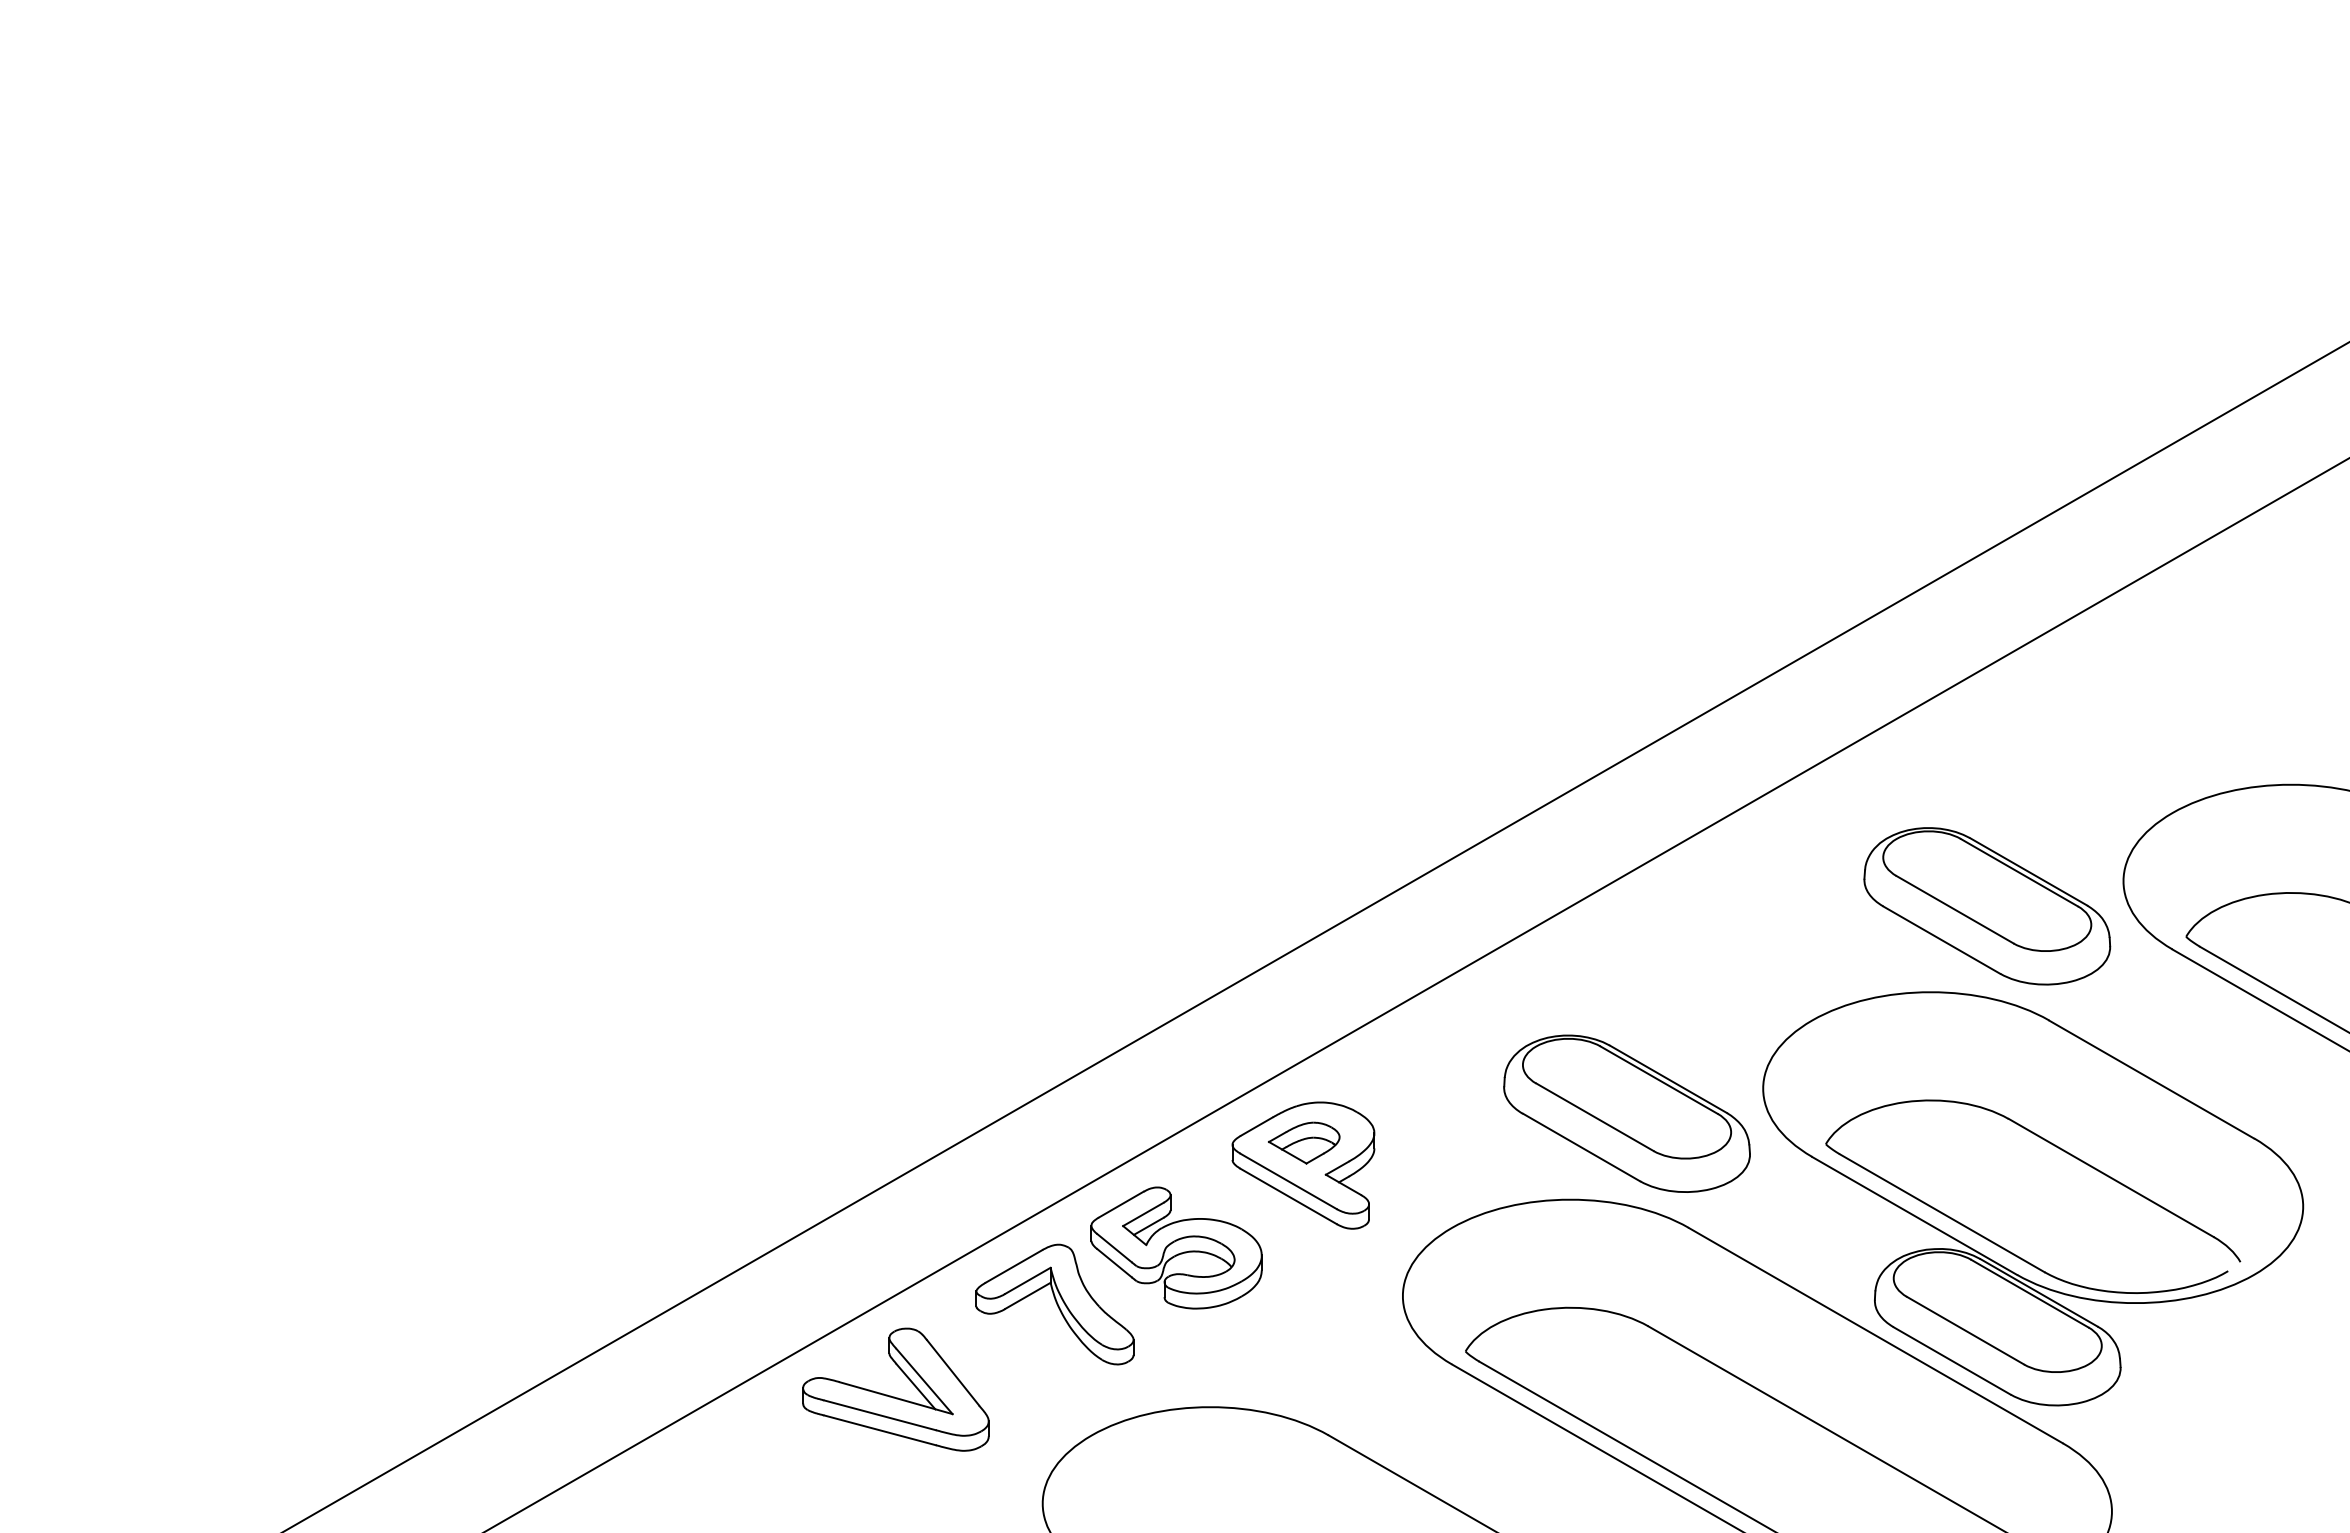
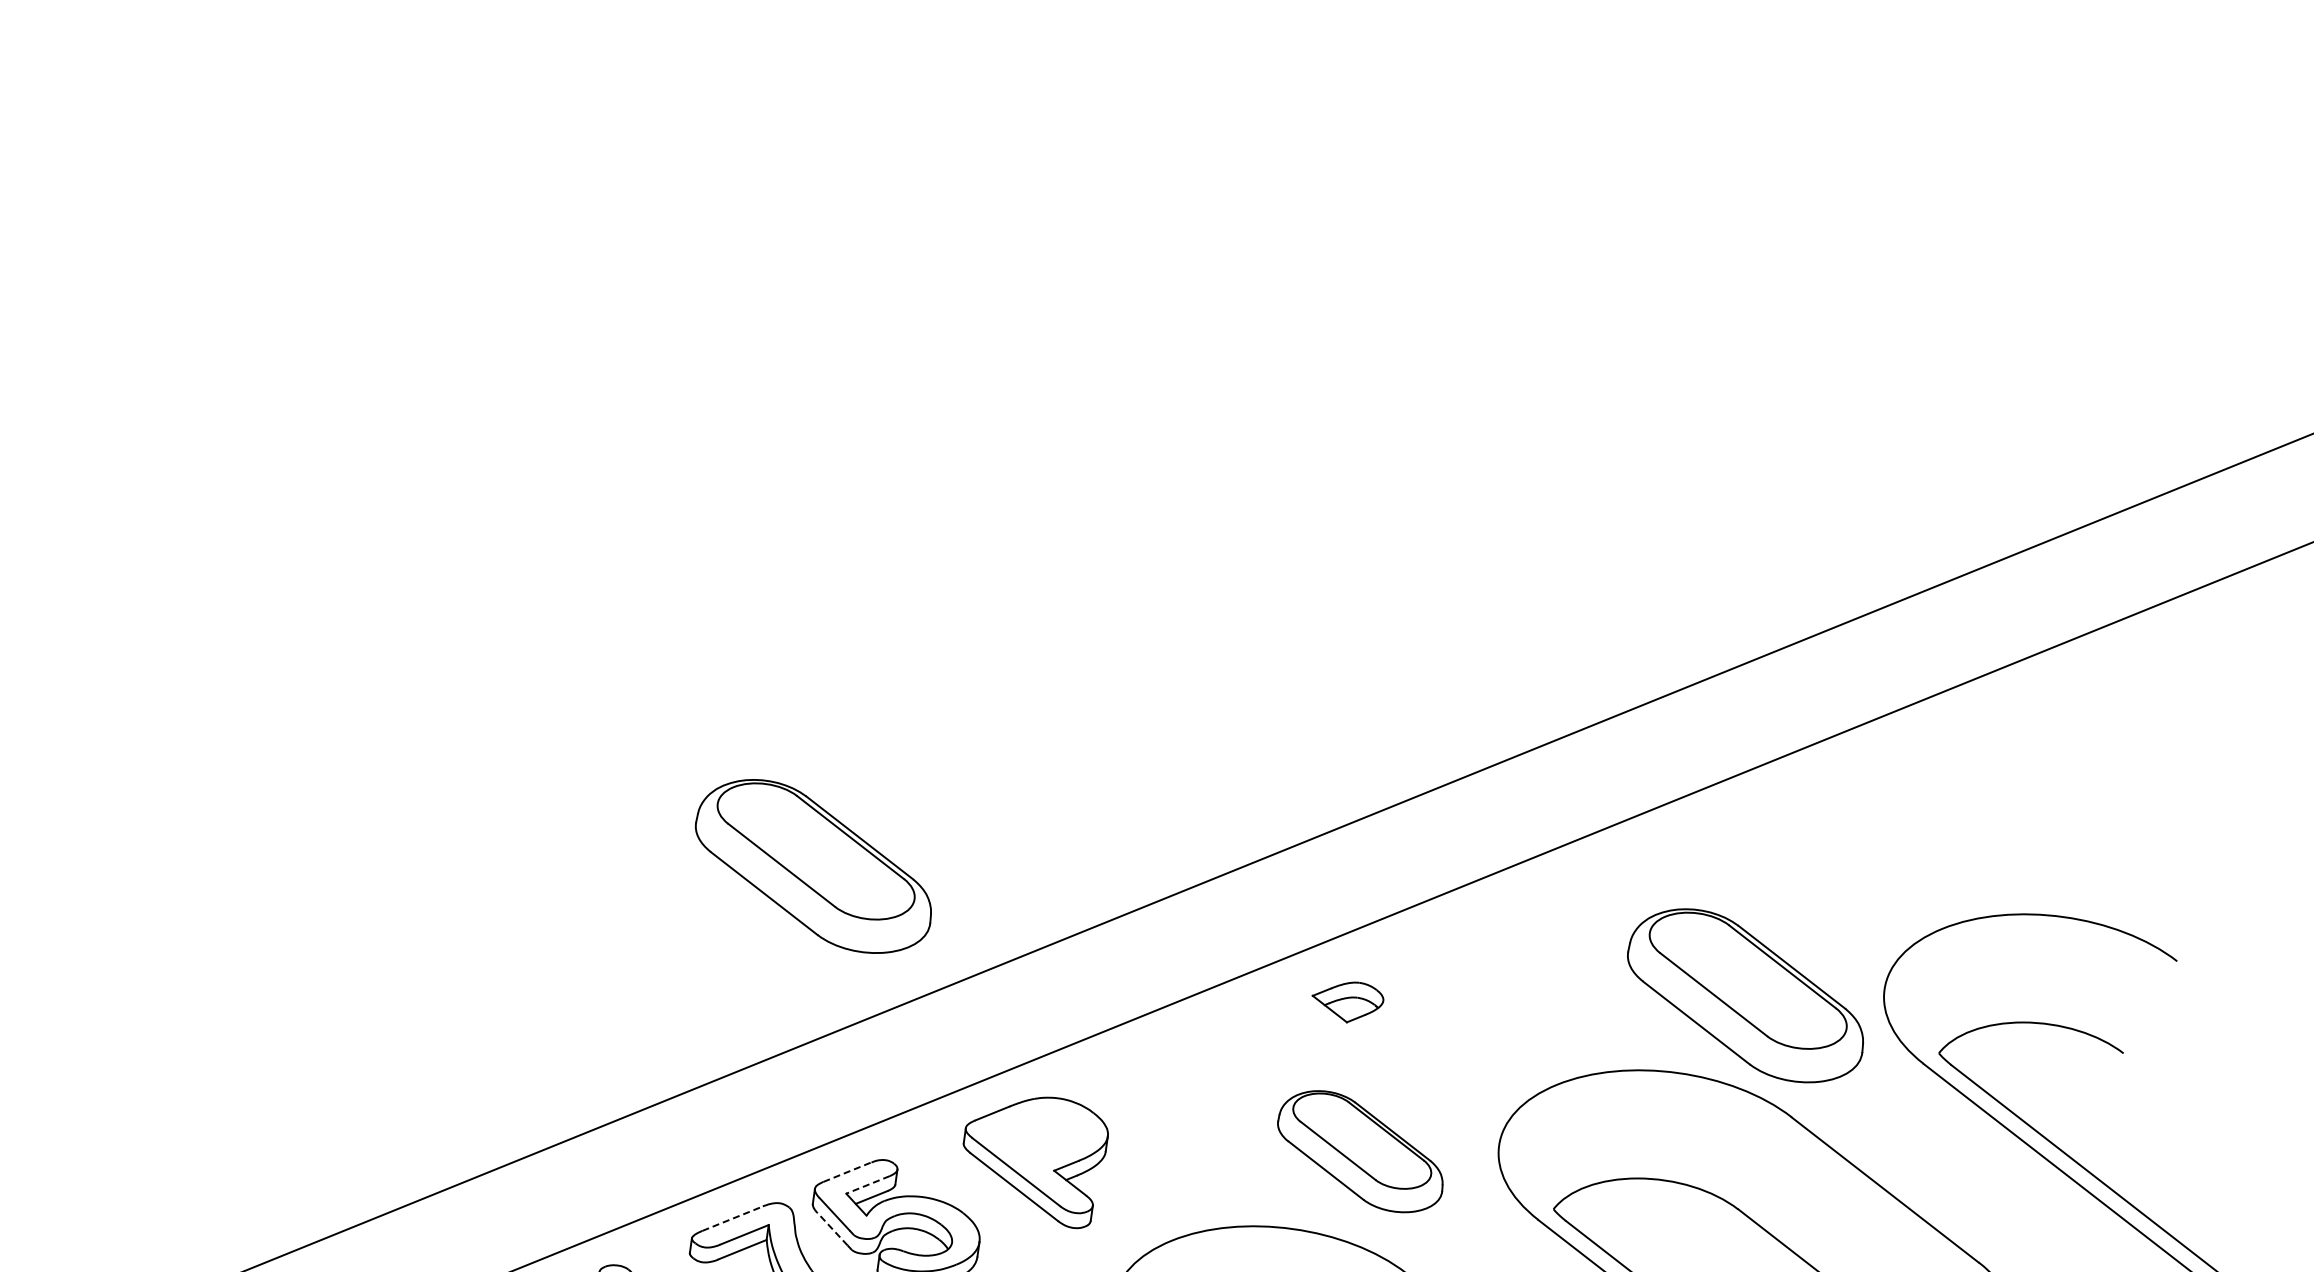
part: (1046, 906) -> (814, 866), added
part: (1626, 1113) -> (1360, 1151), size x0.7
part: (1304, 1142) -> (1347, 1001), moved
line: (1121, 1204) -> (847, 1172), solid -> dashed
line: (1143, 1214) -> (868, 1185), solid -> dashed
line: (1114, 1262) -> (832, 1228), solid -> dashed
line: (1014, 1266) -> (733, 1218), solid -> dashed

